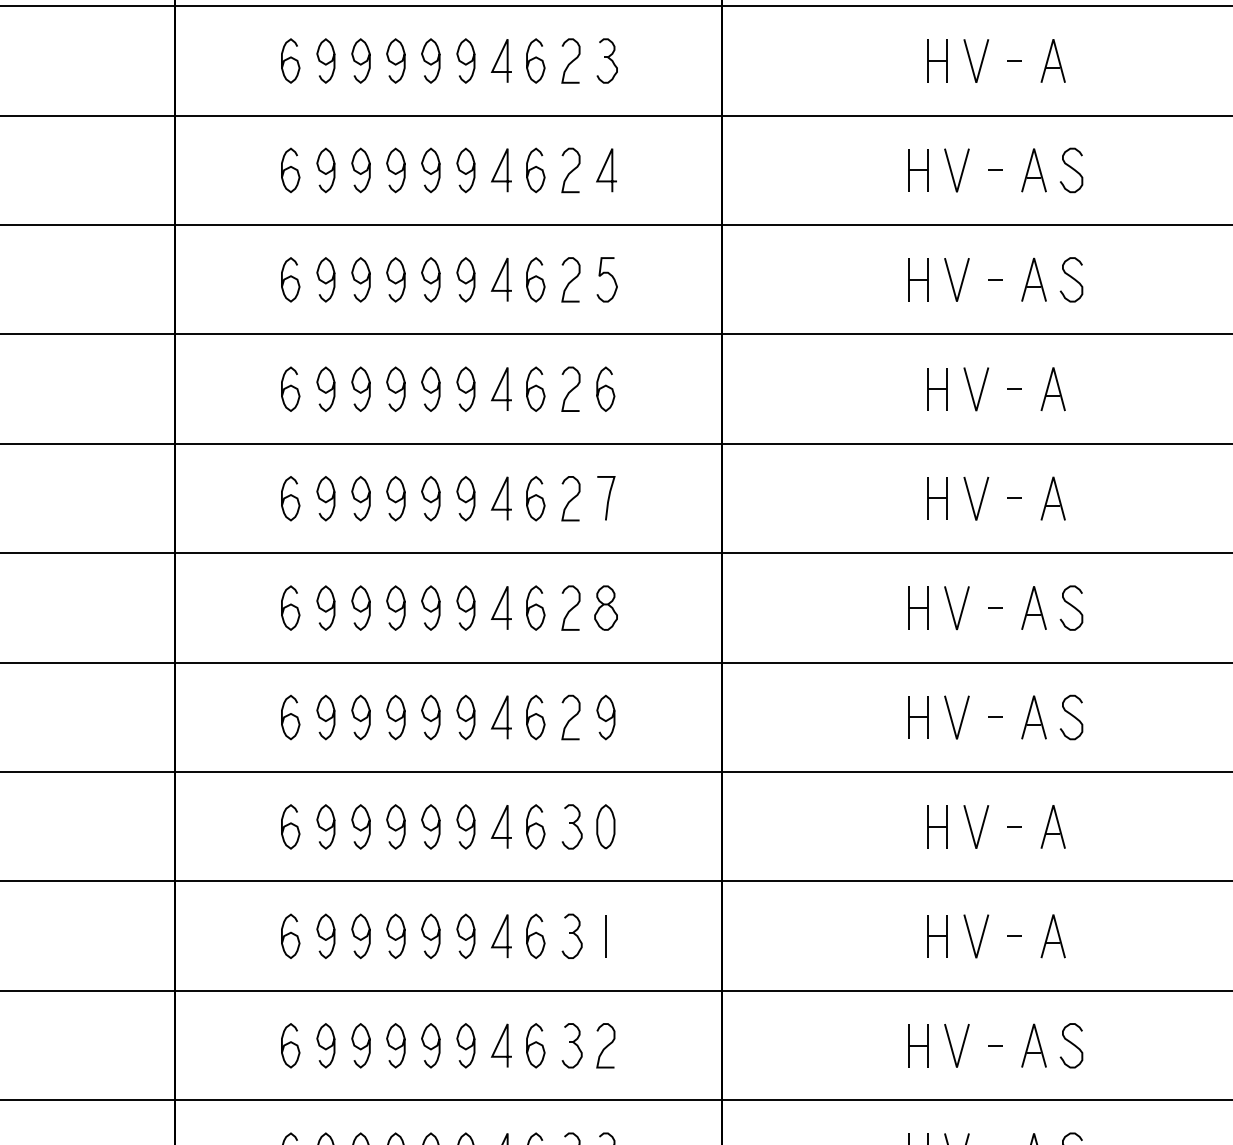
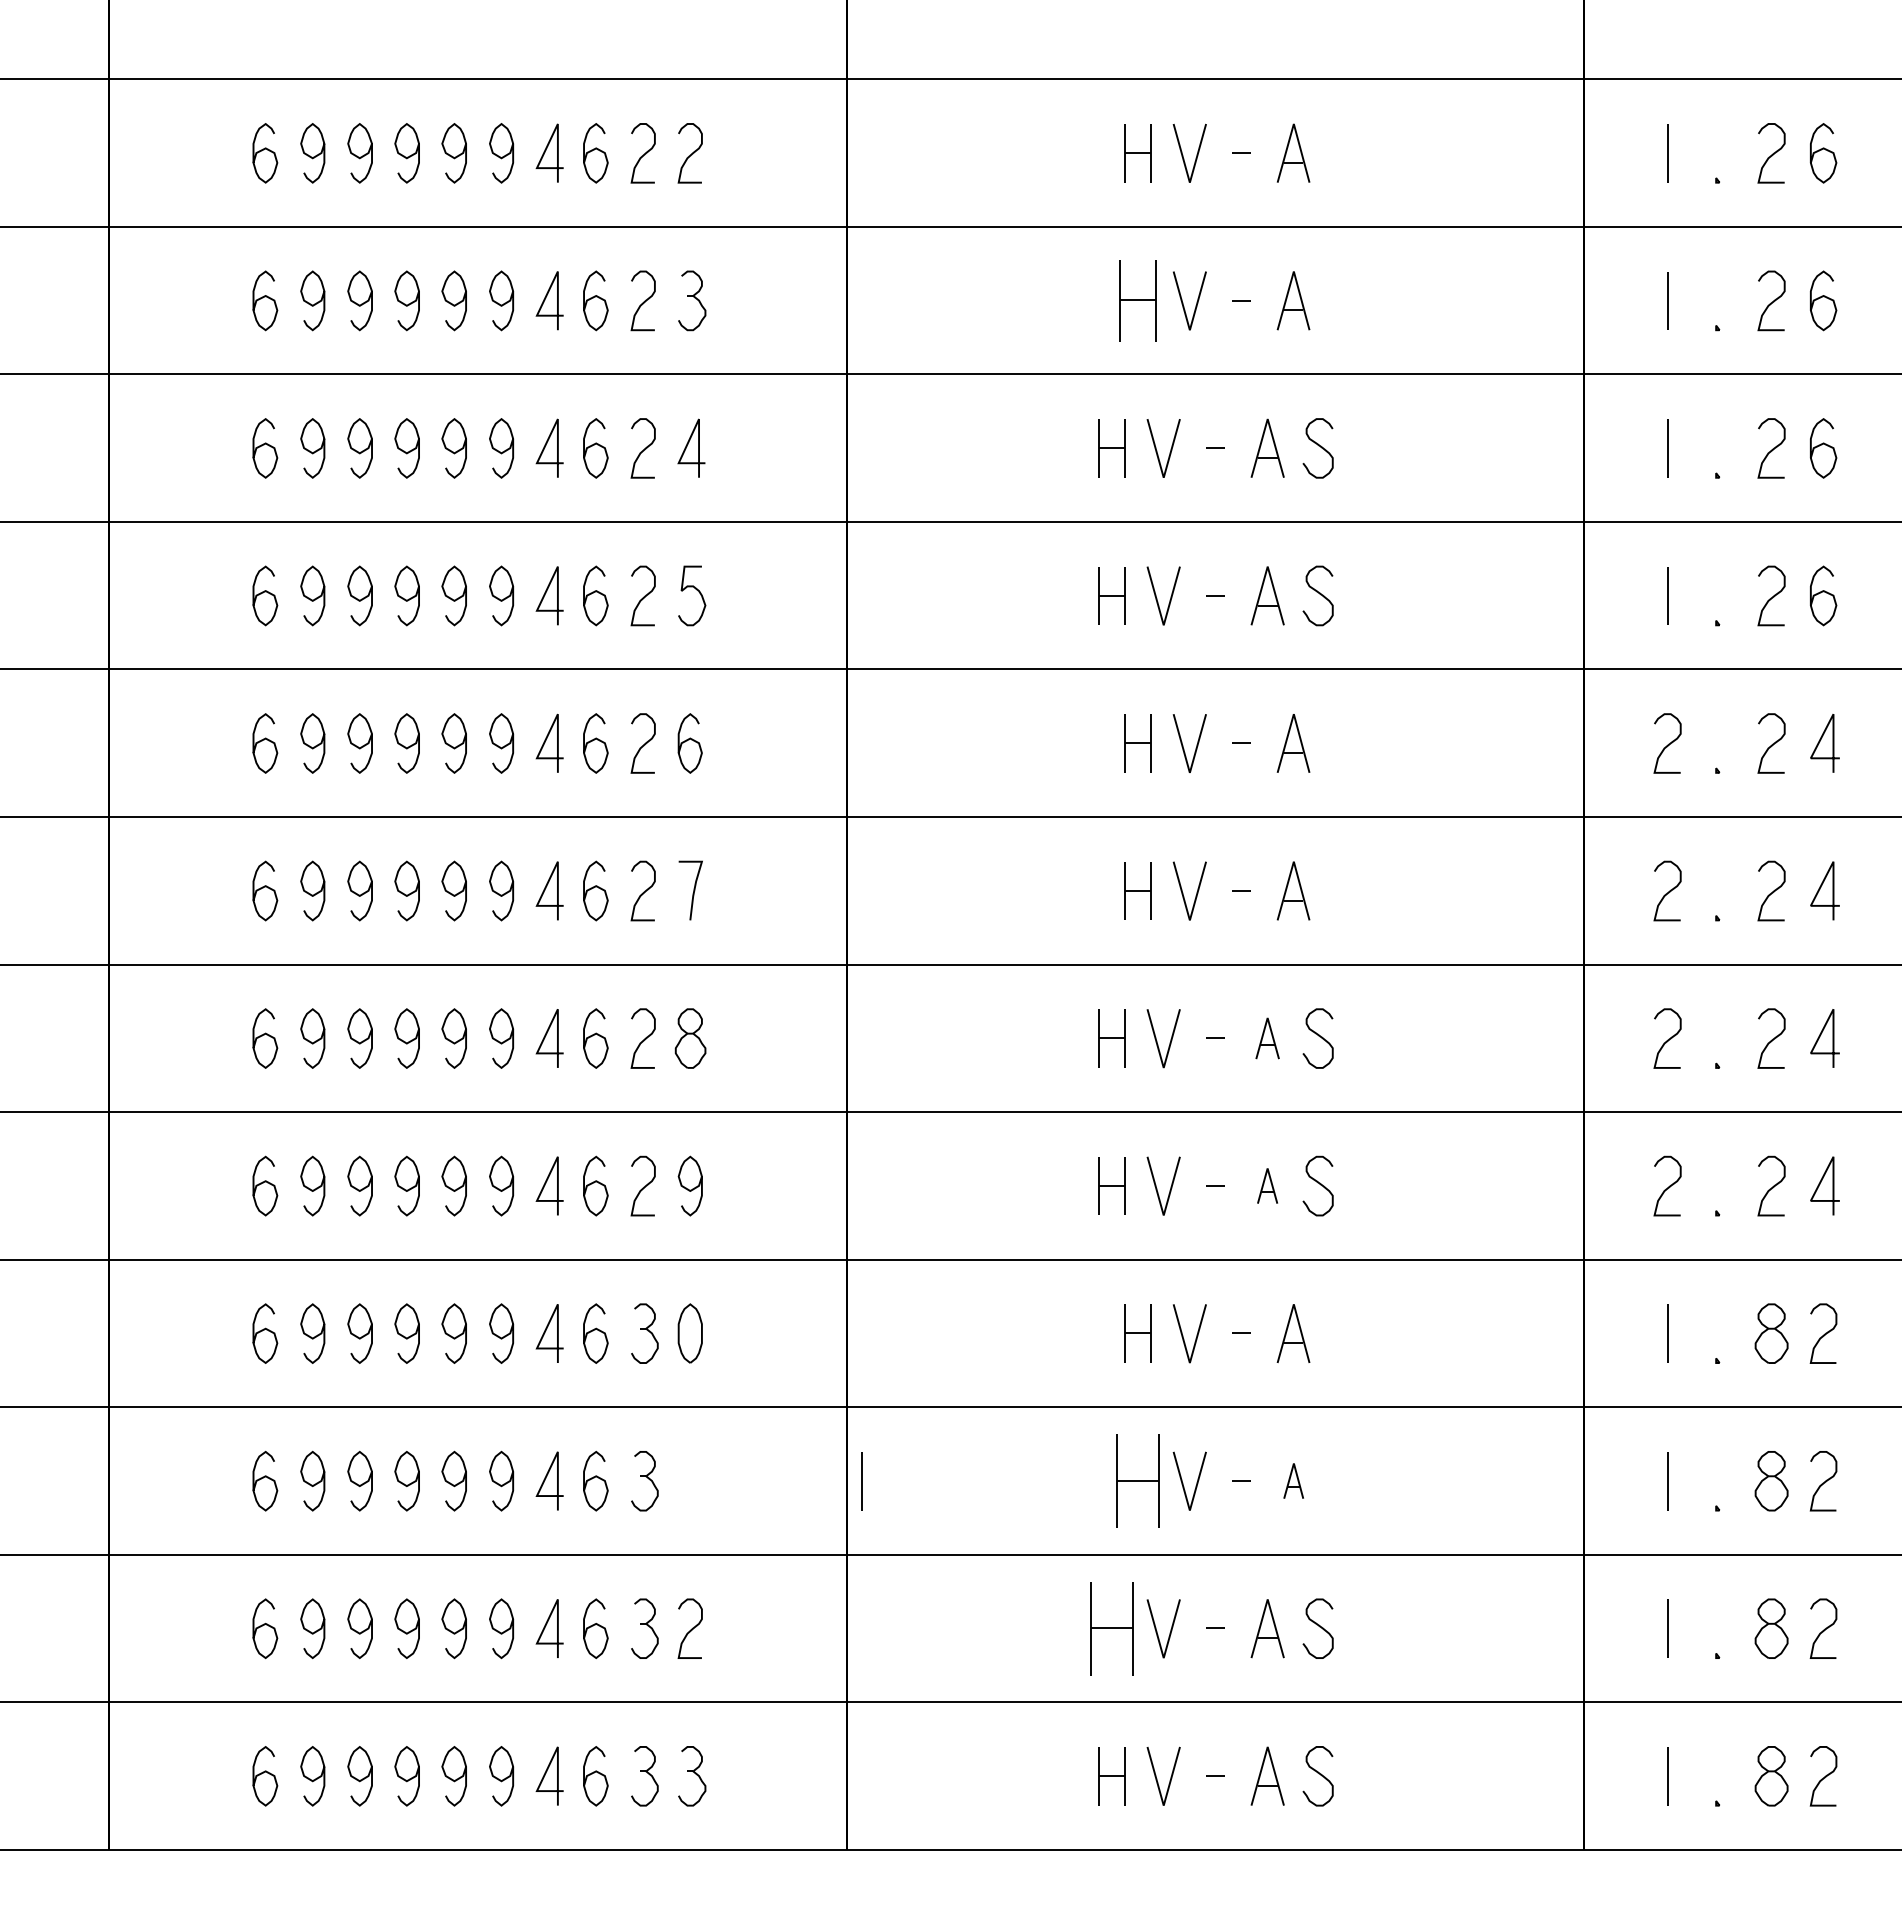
part: (937, 60) -> (1137, 300), size x1.4
part: (1033, 608) -> (1267, 1038), size x0.7
part: (1033, 717) -> (1267, 1185), size x0.6
part: (1053, 935) -> (1293, 1480), size x0.6
line: (605, 936) -> (861, 1481), moved
part: (937, 936) -> (1137, 1481), size x1.6
part: (918, 1045) -> (1111, 1628), size x1.6

